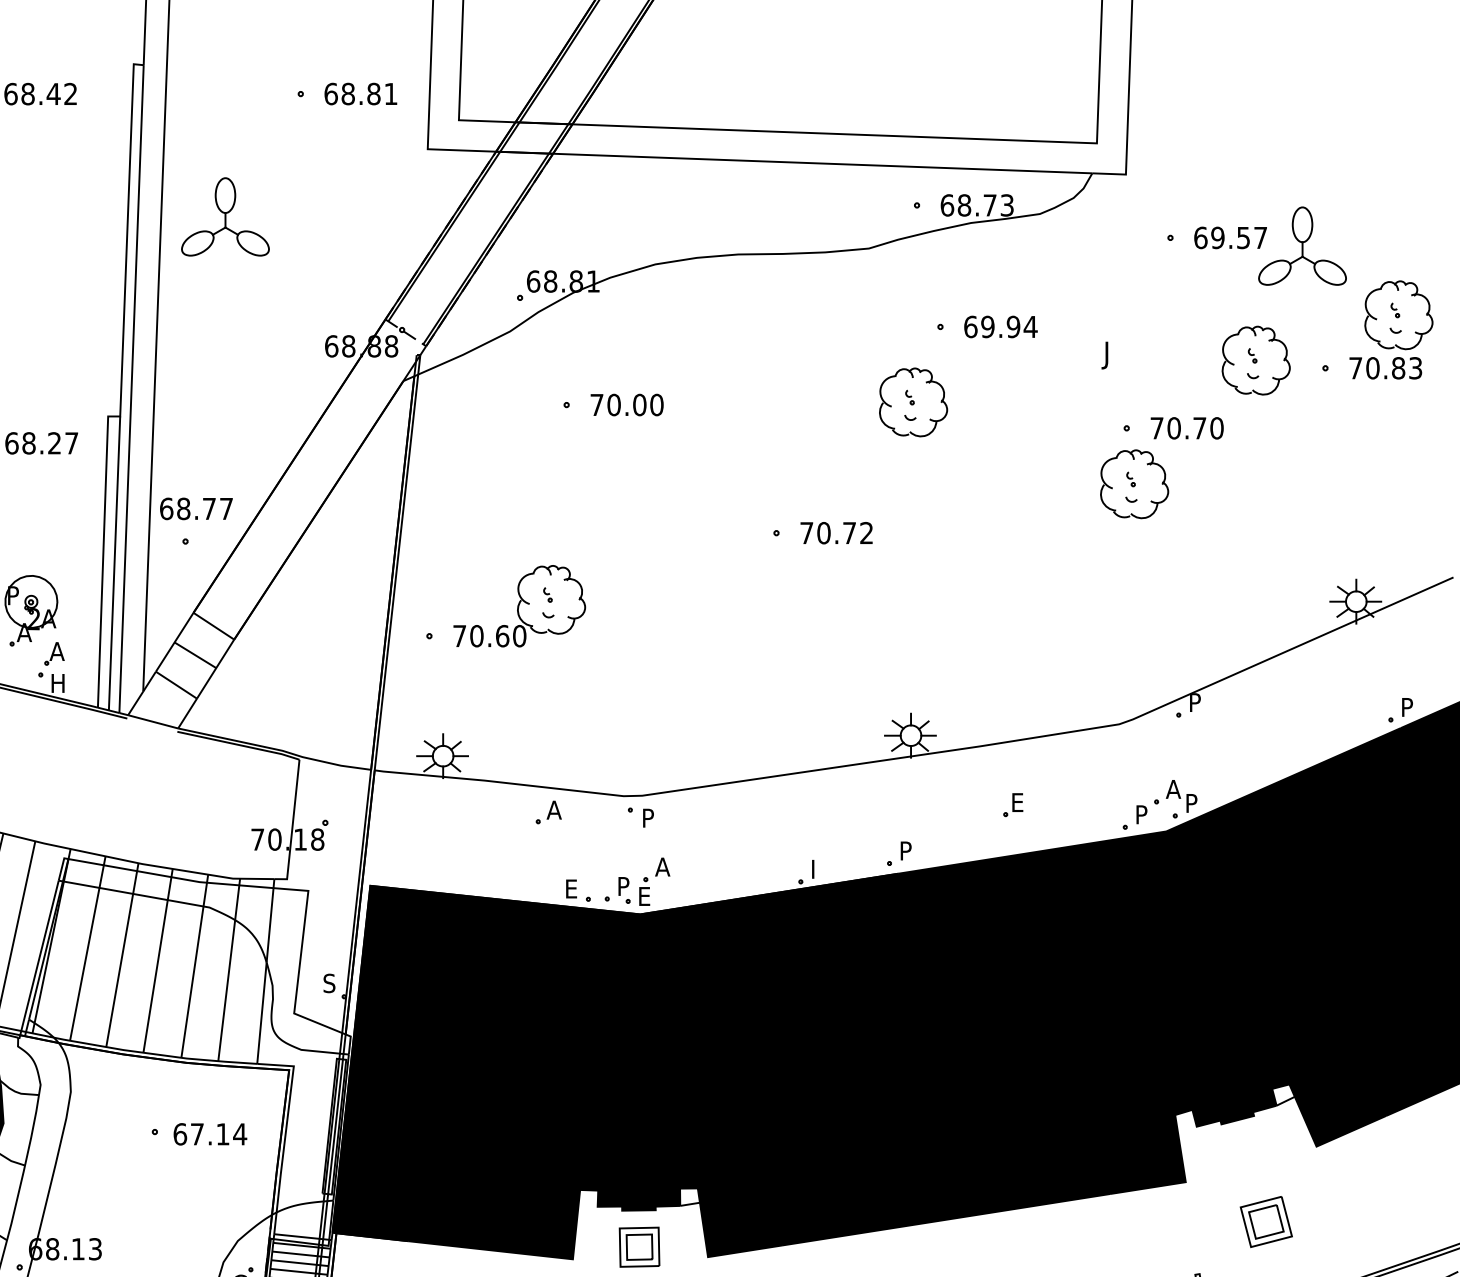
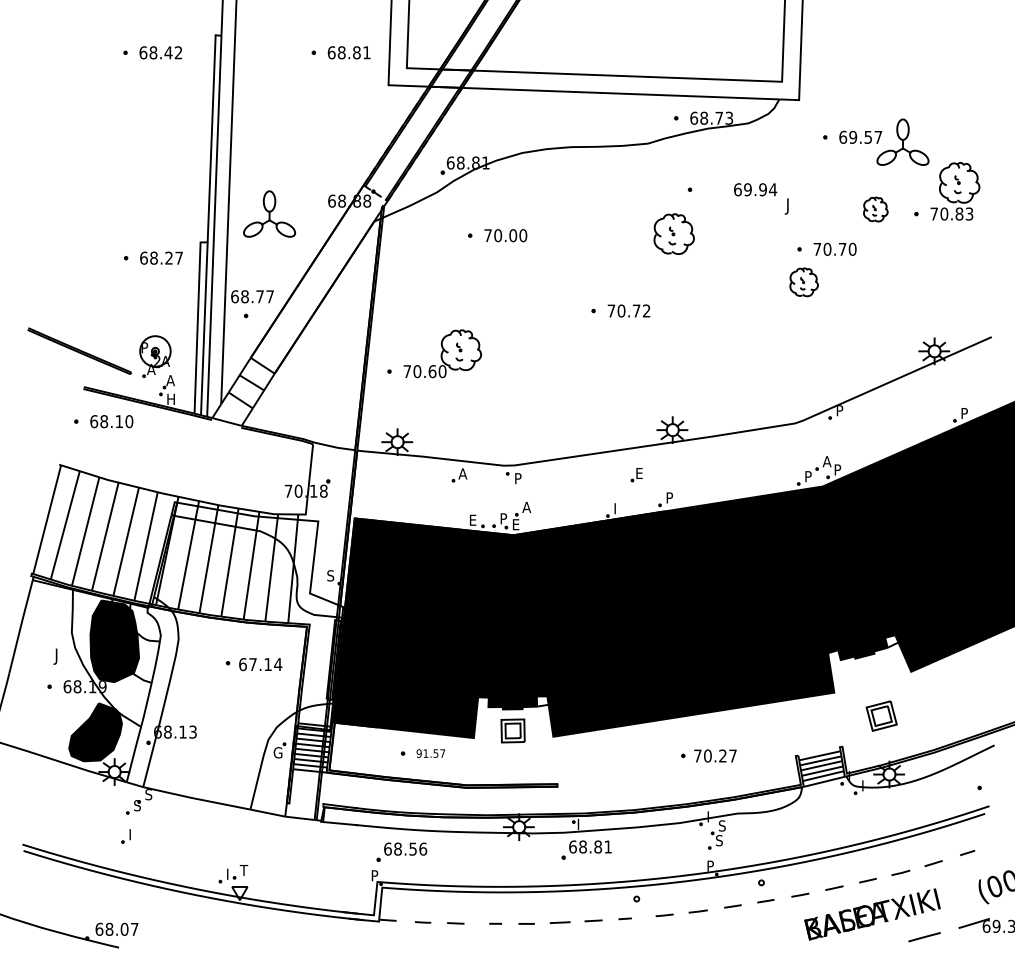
part: (225, 215) -> (269, 213), moved
text: (1000, 326) -> (755, 189), moved
part: (1255, 360) -> (875, 209), size x0.6
part: (1133, 484) -> (803, 282), size x0.7
part: (1012, 806) -> (636, 475), moved

